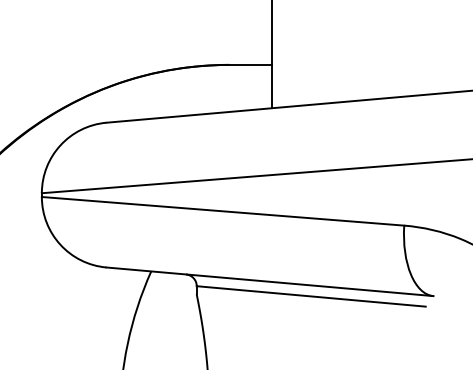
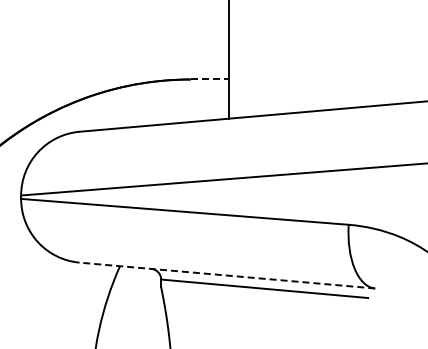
line: (251, 64) -> (210, 79), solid -> dashed
line: (269, 281) -> (226, 275), solid -> dashed

